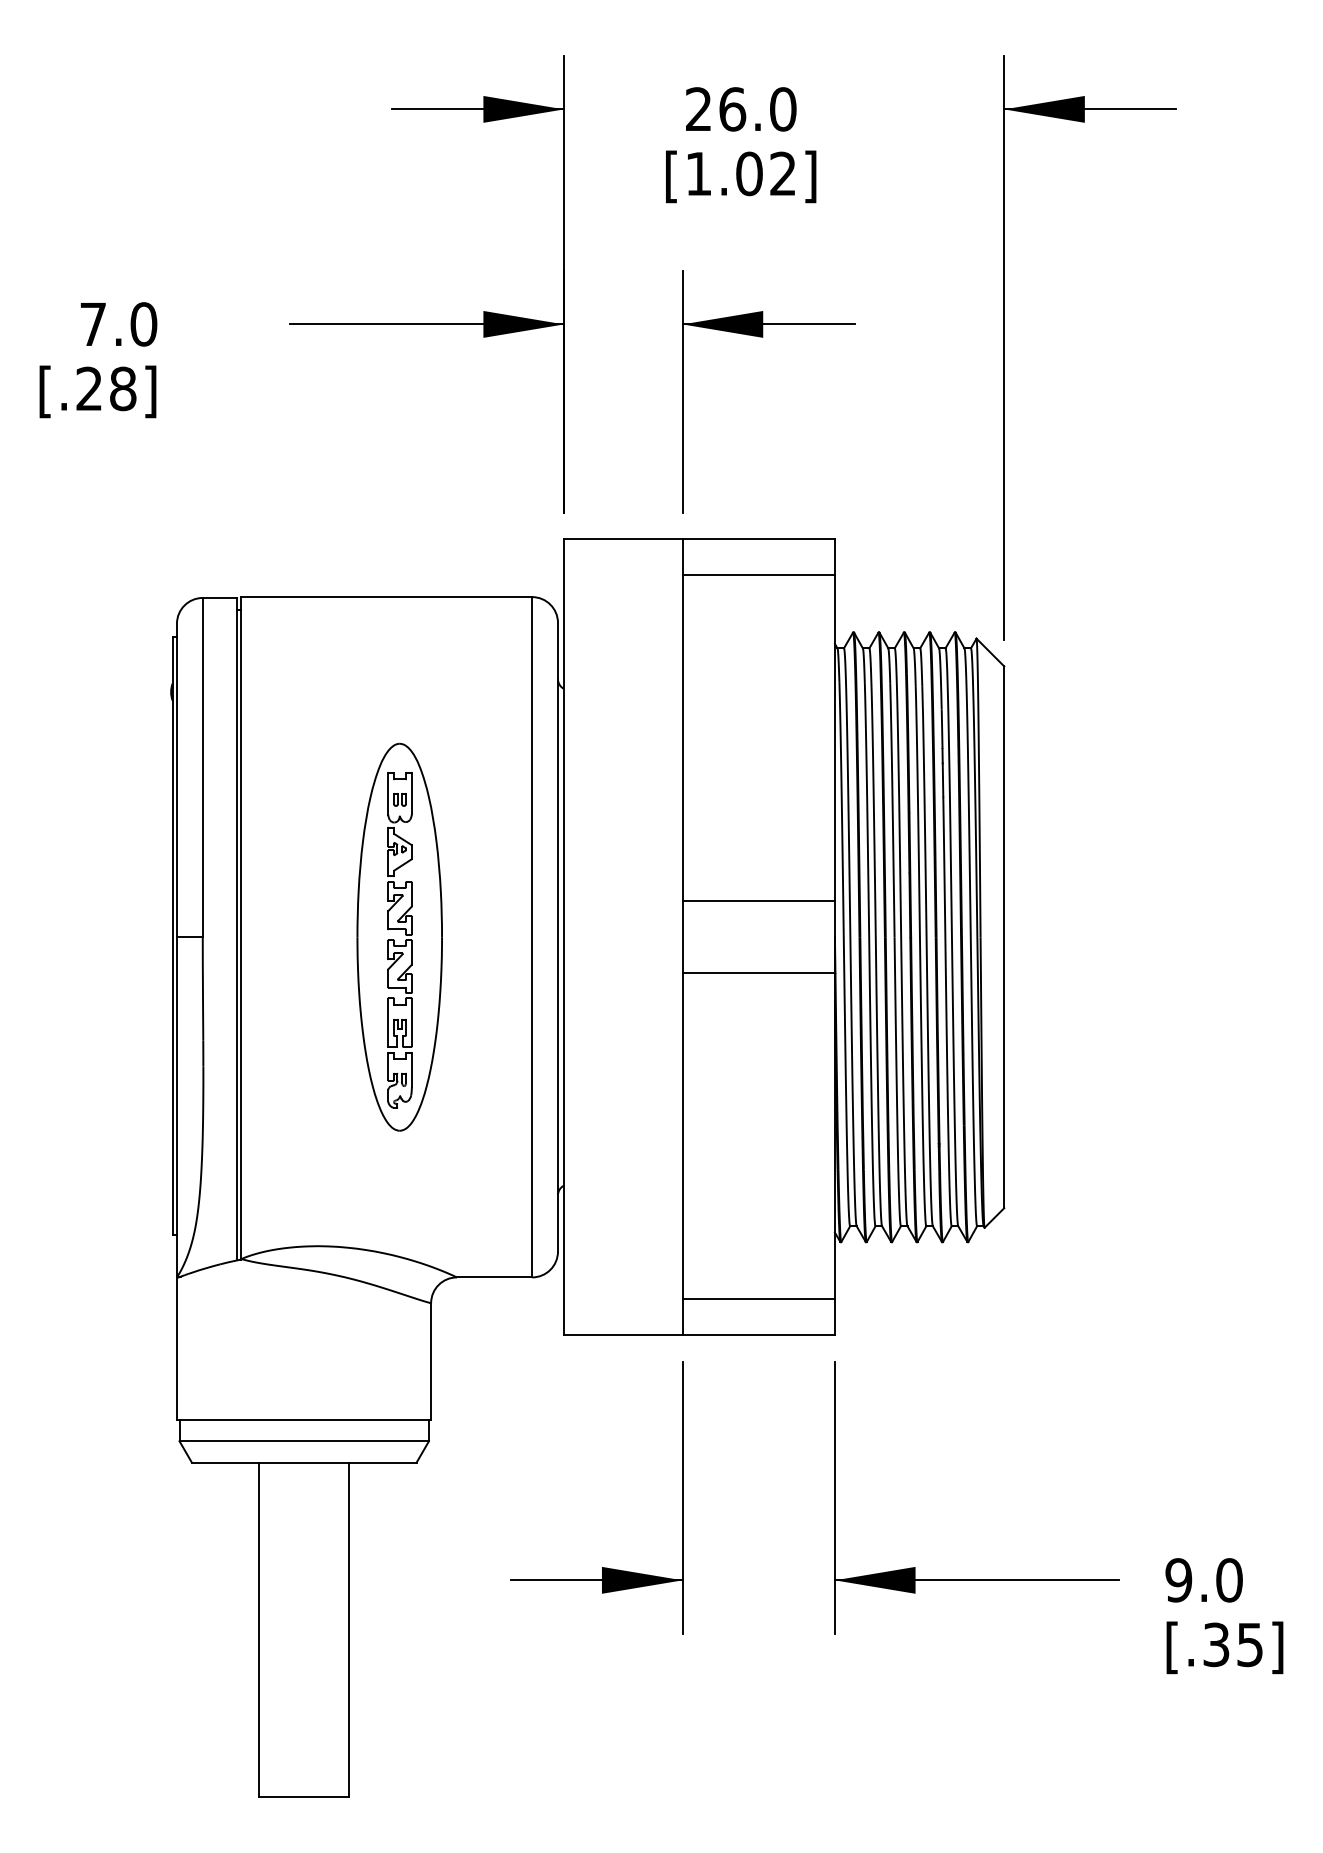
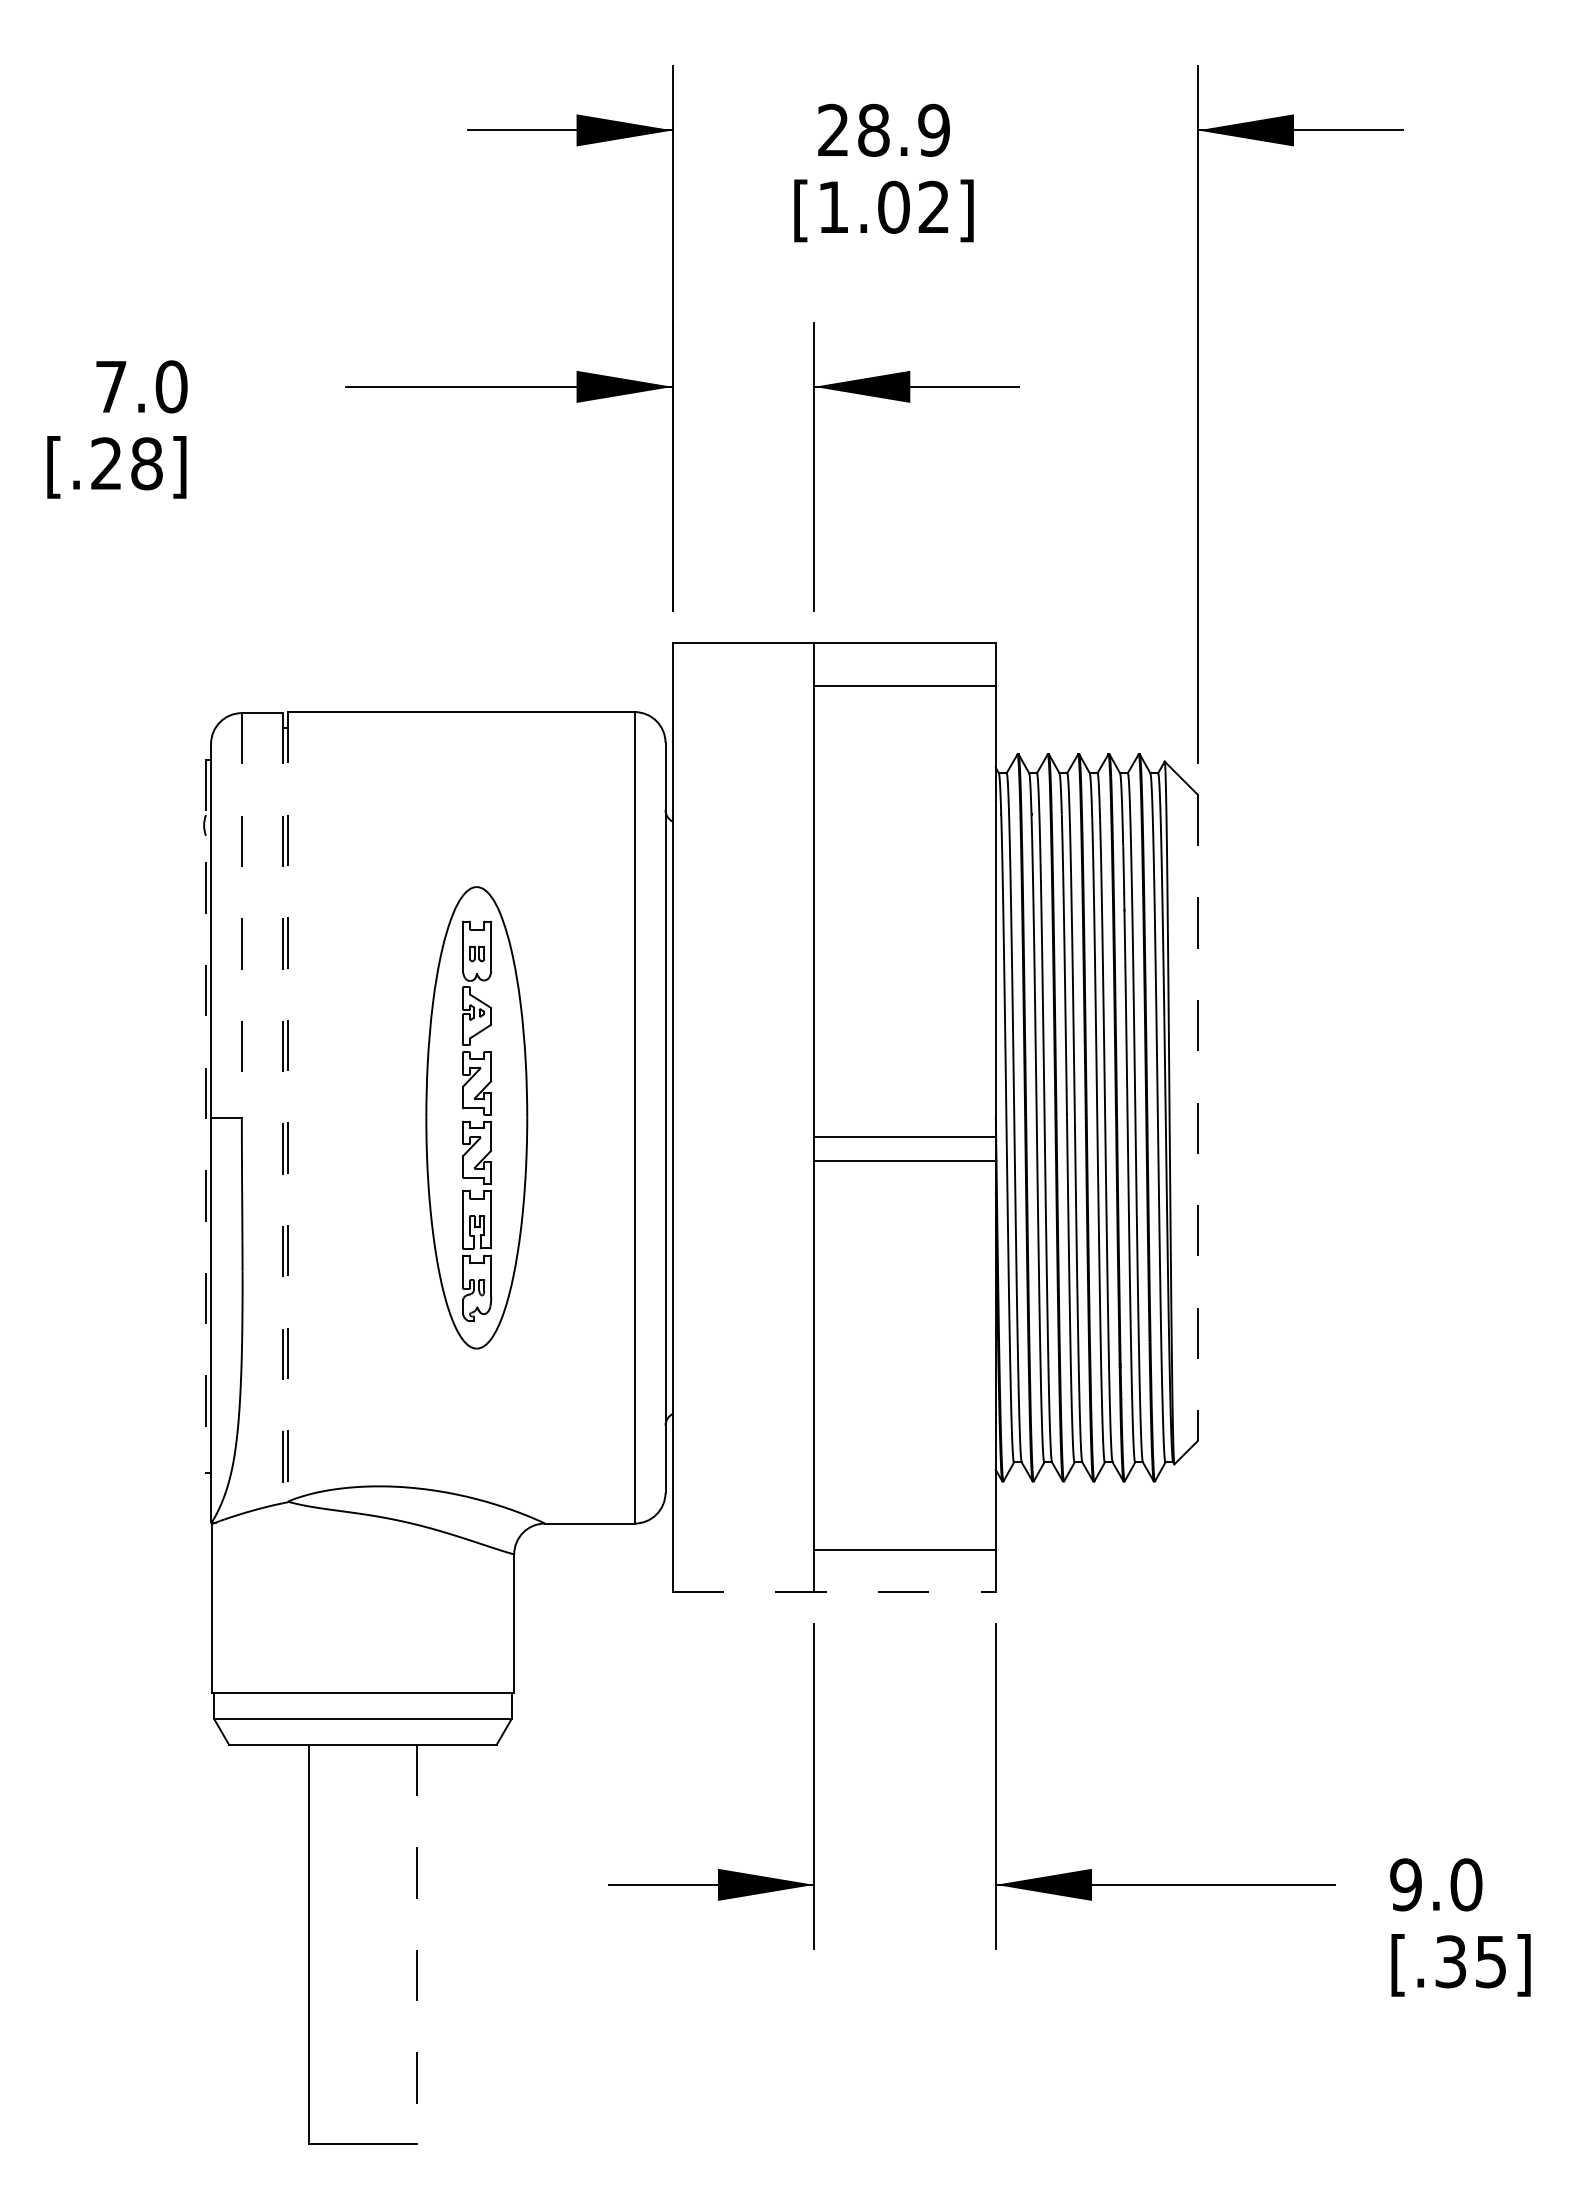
text: (758, 108) -> (904, 129), 26.0 -> 28.9
line: (202, 767) -> (241, 915), solid -> dashed
line: (758, 901) -> (904, 1137), moved
line: (241, 928) -> (288, 1107), solid -> dashed
line: (236, 929) -> (282, 1108), solid -> dashed
line: (173, 936) -> (206, 1116), solid -> dashed
line: (1003, 937) -> (1197, 1118), solid -> dashed
line: (699, 1335) -> (834, 1592), solid -> dashed
line: (349, 1630) -> (416, 1944), solid -> dashed

